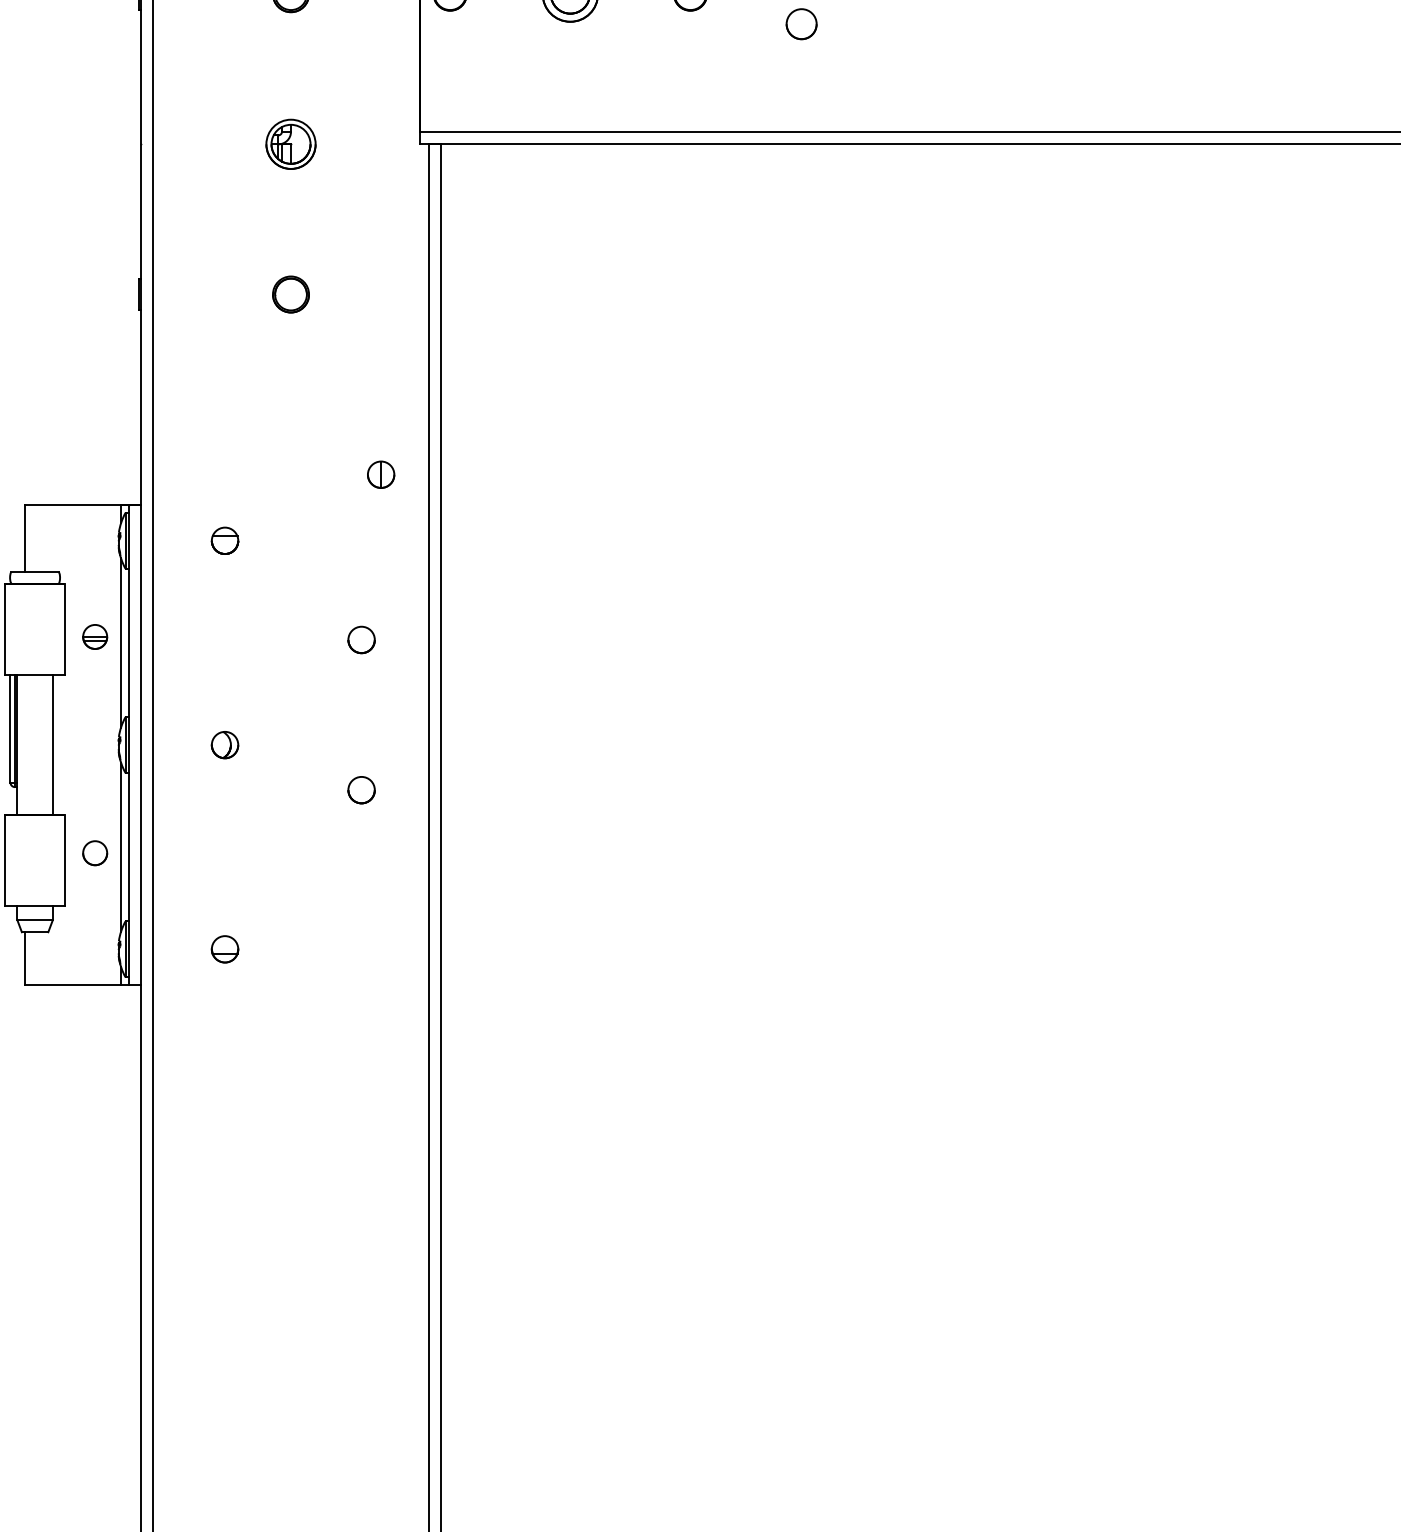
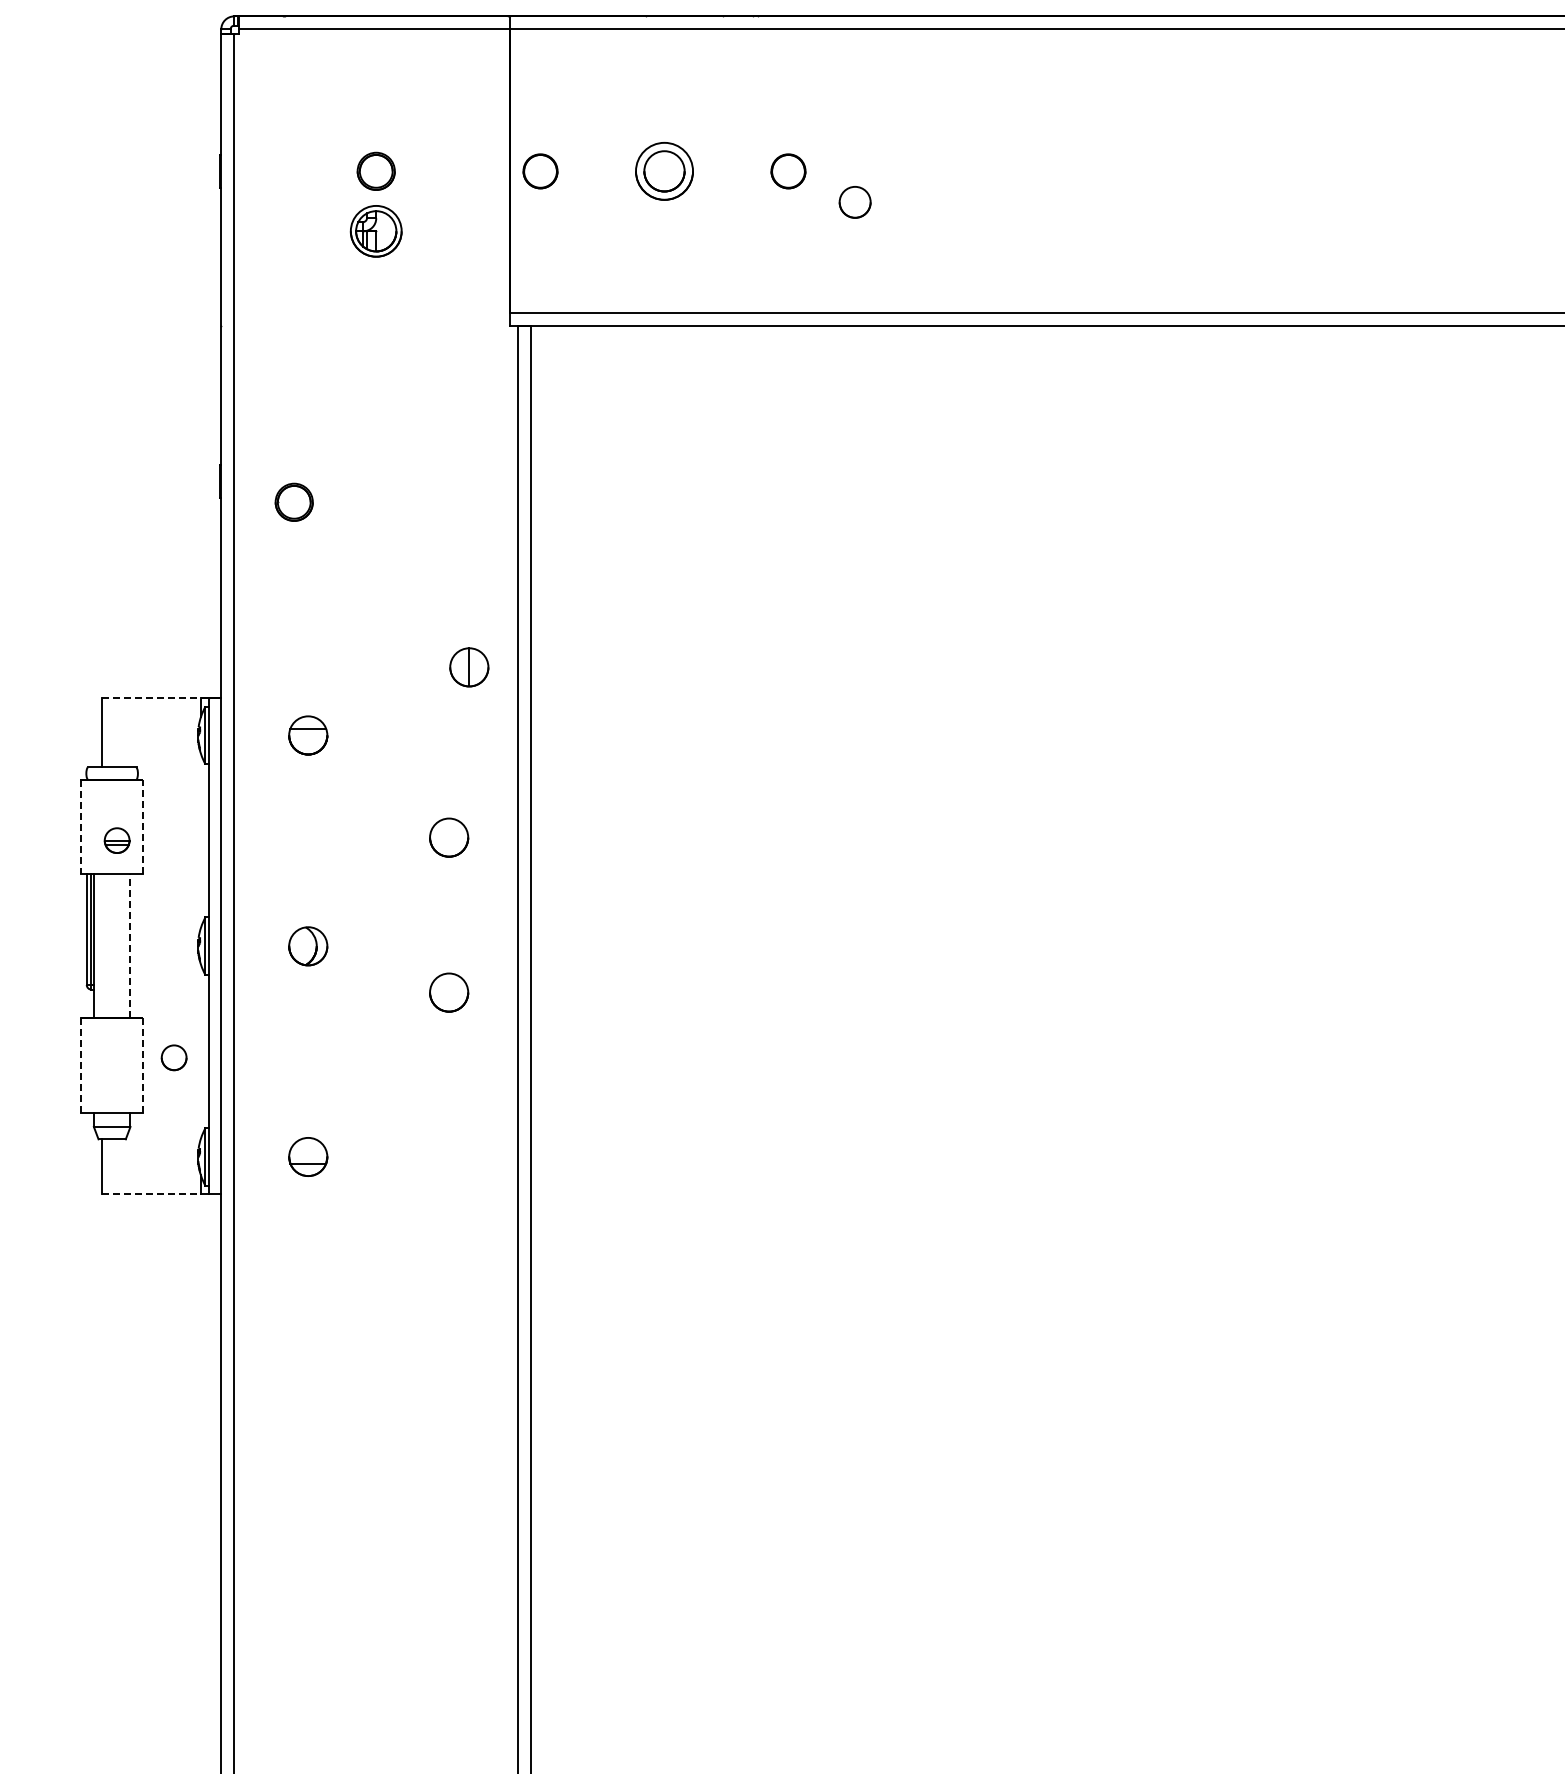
part: (801, 24) -> (854, 202), moved
part: (290, 144) -> (375, 231), moved
part: (290, 293) -> (293, 501), moved
part: (380, 474) -> (468, 666), size x1.4
line: (73, 505) -> (151, 698), solid -> dashed
part: (224, 540) -> (307, 735), size x1.4
line: (65, 629) -> (143, 826), solid -> dashed
line: (5, 630) -> (81, 827), solid -> dashed
part: (94, 636) -> (116, 840), moved
circle: (361, 639) -> (448, 837), size x1.4
line: (120, 642) -> (200, 840), removed
part: (224, 744) -> (307, 945), size x1.4
line: (52, 745) -> (130, 946), solid -> dashed
circle: (361, 789) -> (448, 992), size x1.4
line: (120, 847) -> (200, 1051), removed
line: (65, 859) -> (143, 1064), solid -> dashed
line: (5, 860) -> (81, 1065), solid -> dashed
part: (224, 948) -> (307, 1156), size x1.4
line: (73, 985) -> (151, 1194), solid -> dashed

